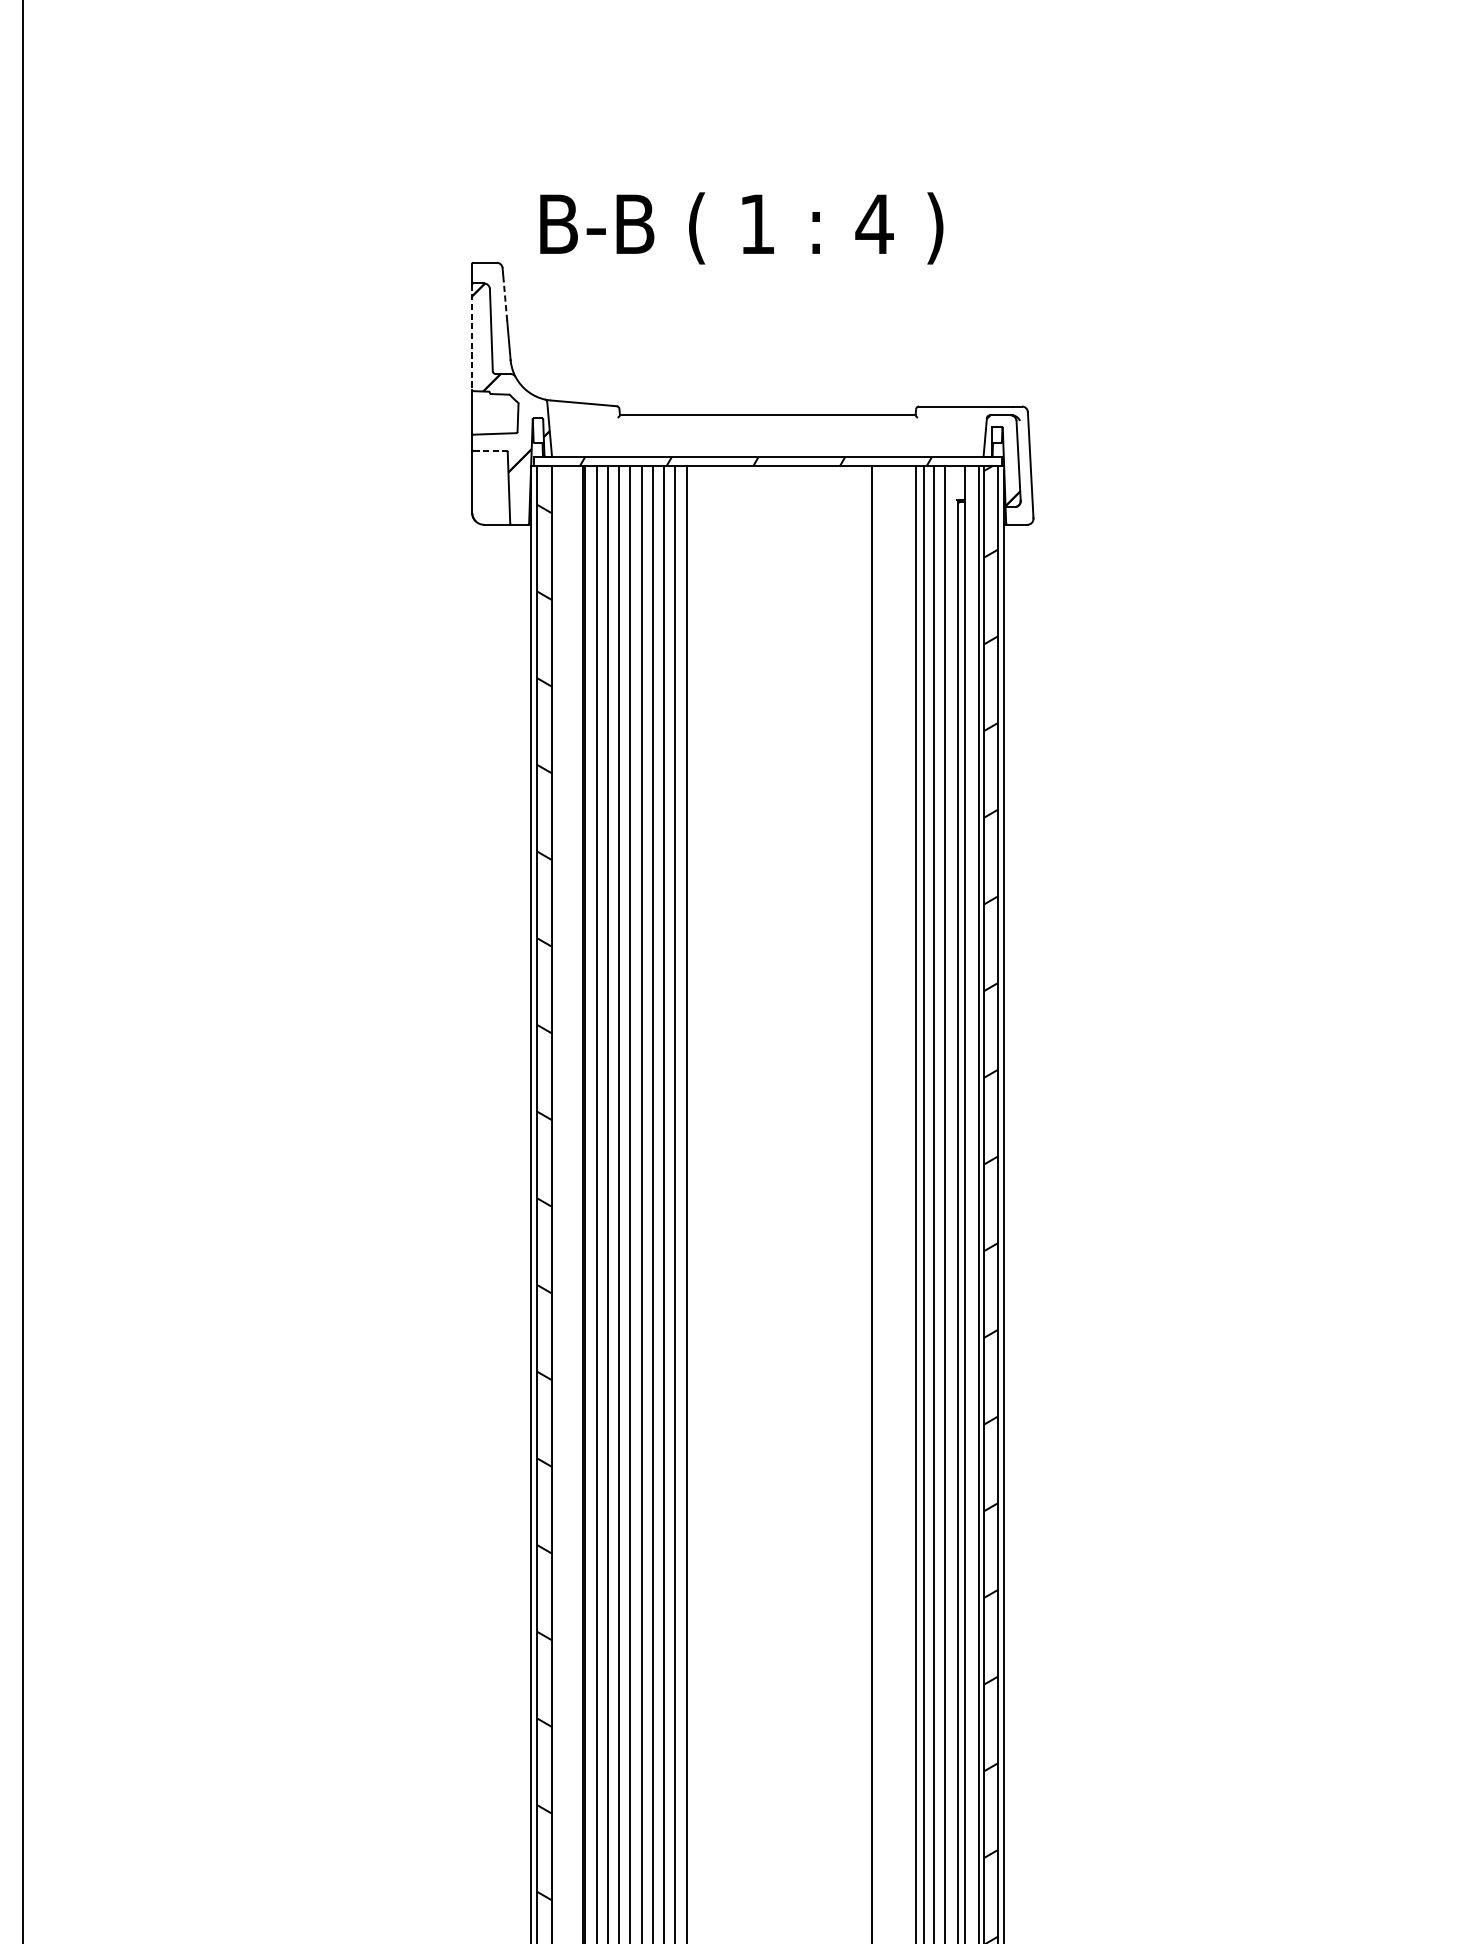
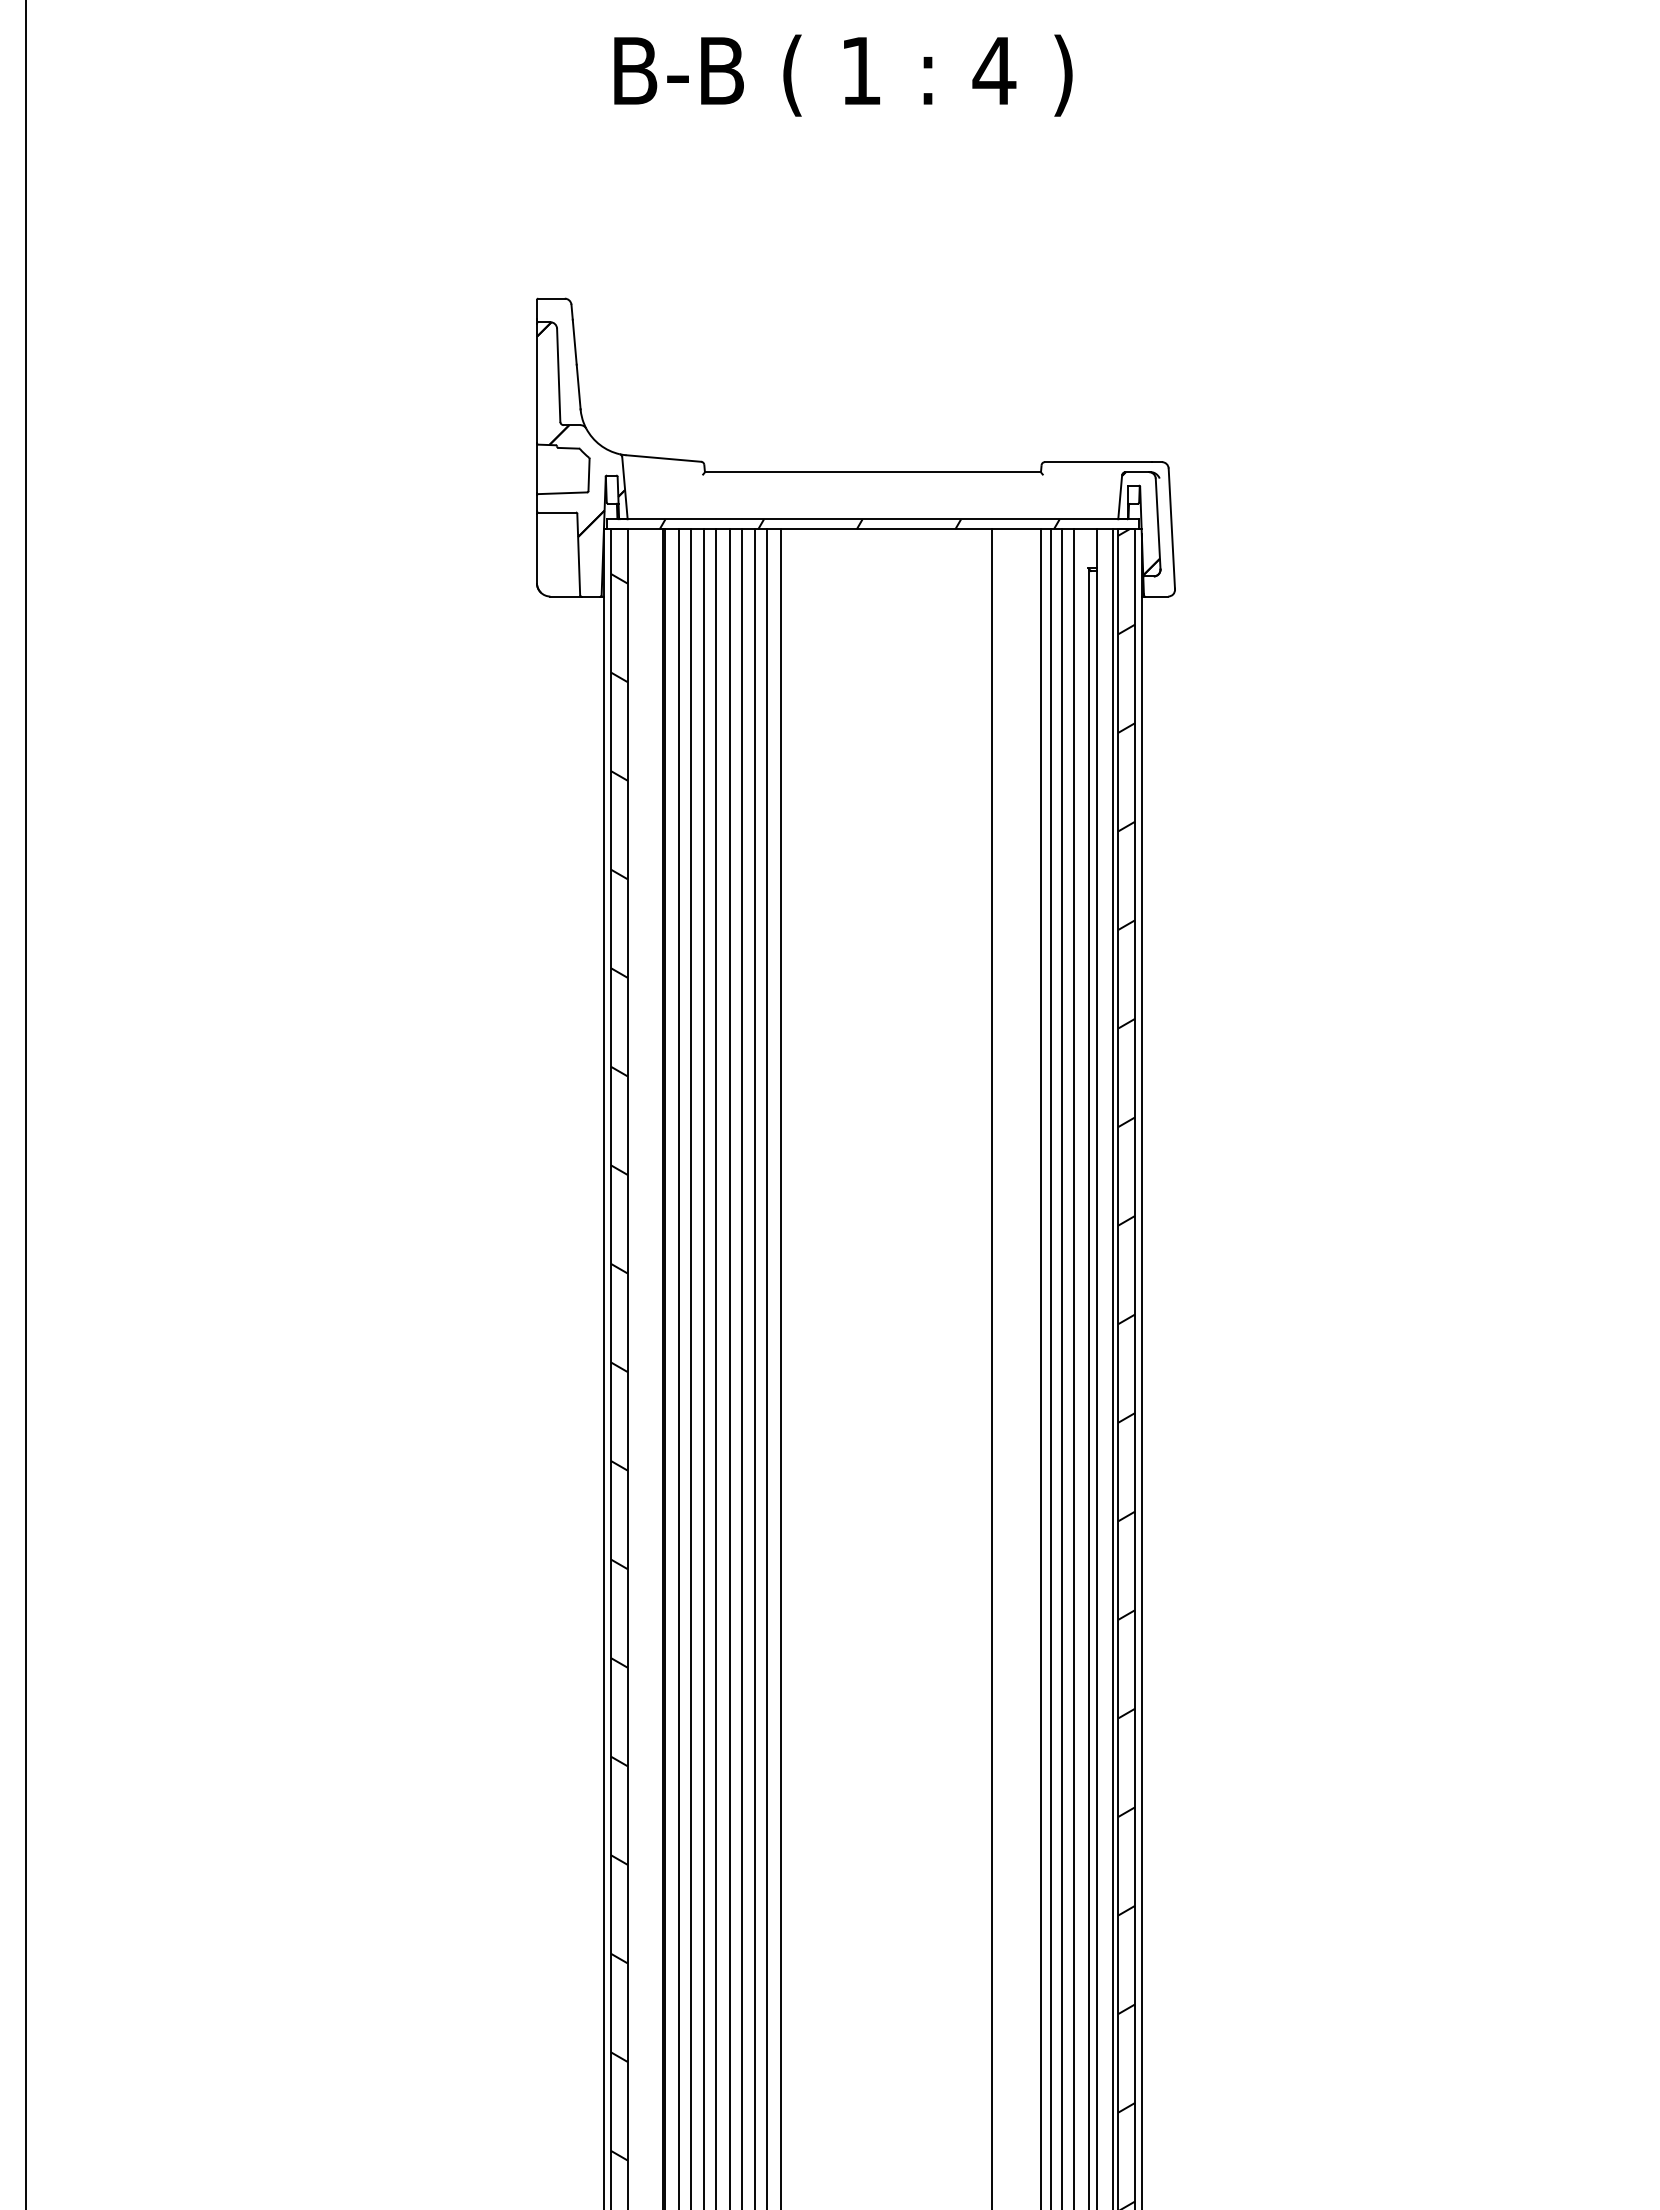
text: (741, 228) -> (843, 75), moved
line: (505, 301) -> (574, 342), dashed -> solid
line: (471, 337) -> (536, 383), dashed -> solid
line: (490, 450) -> (557, 512), dashed -> solid

